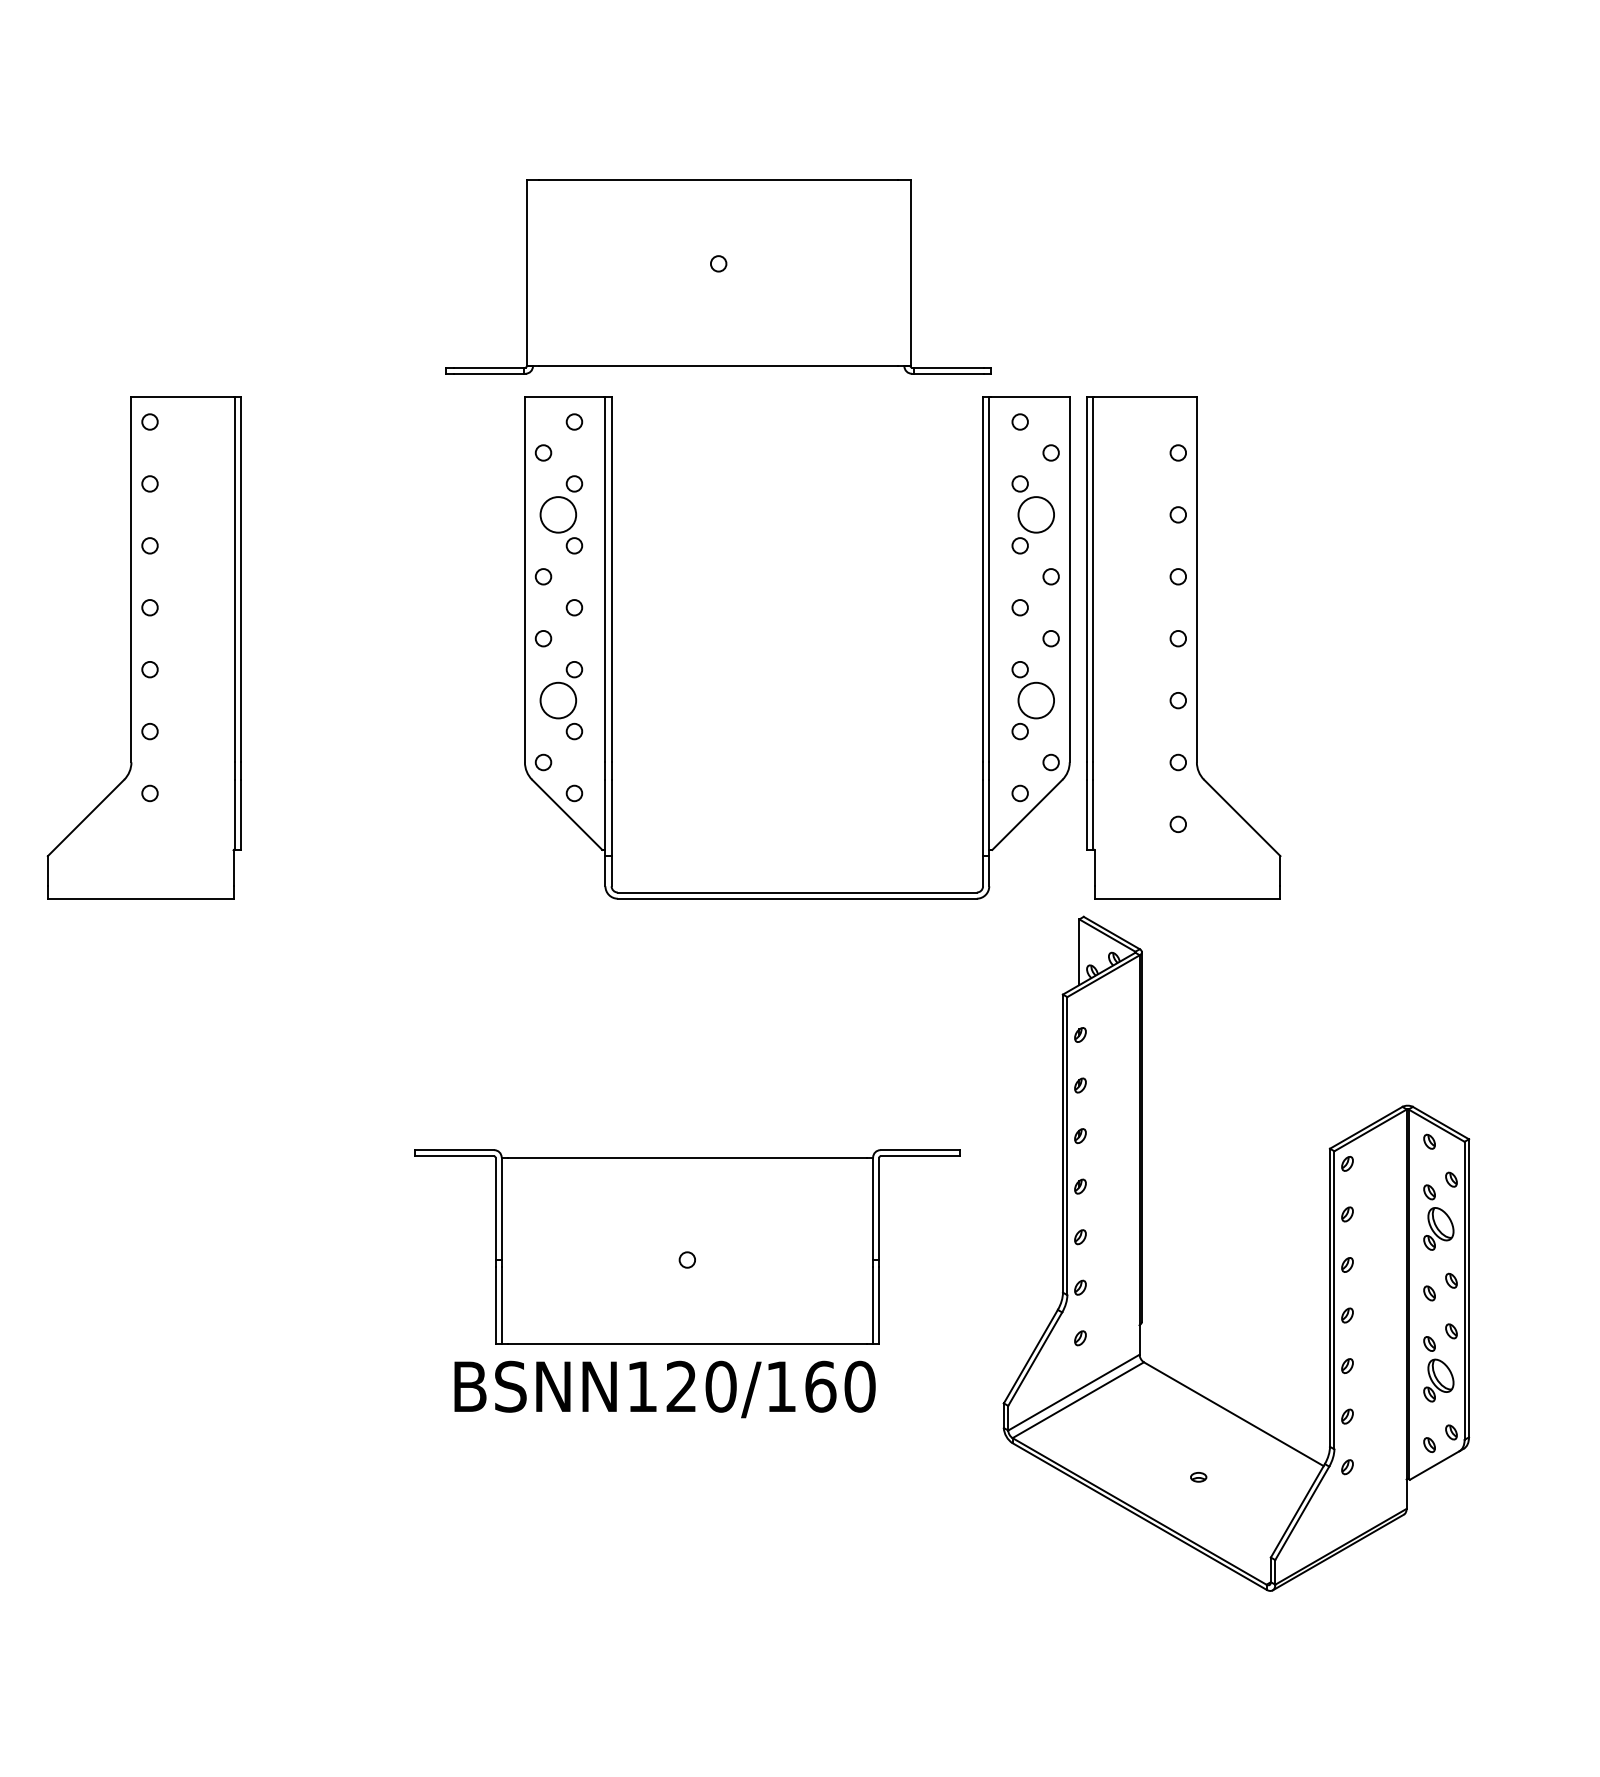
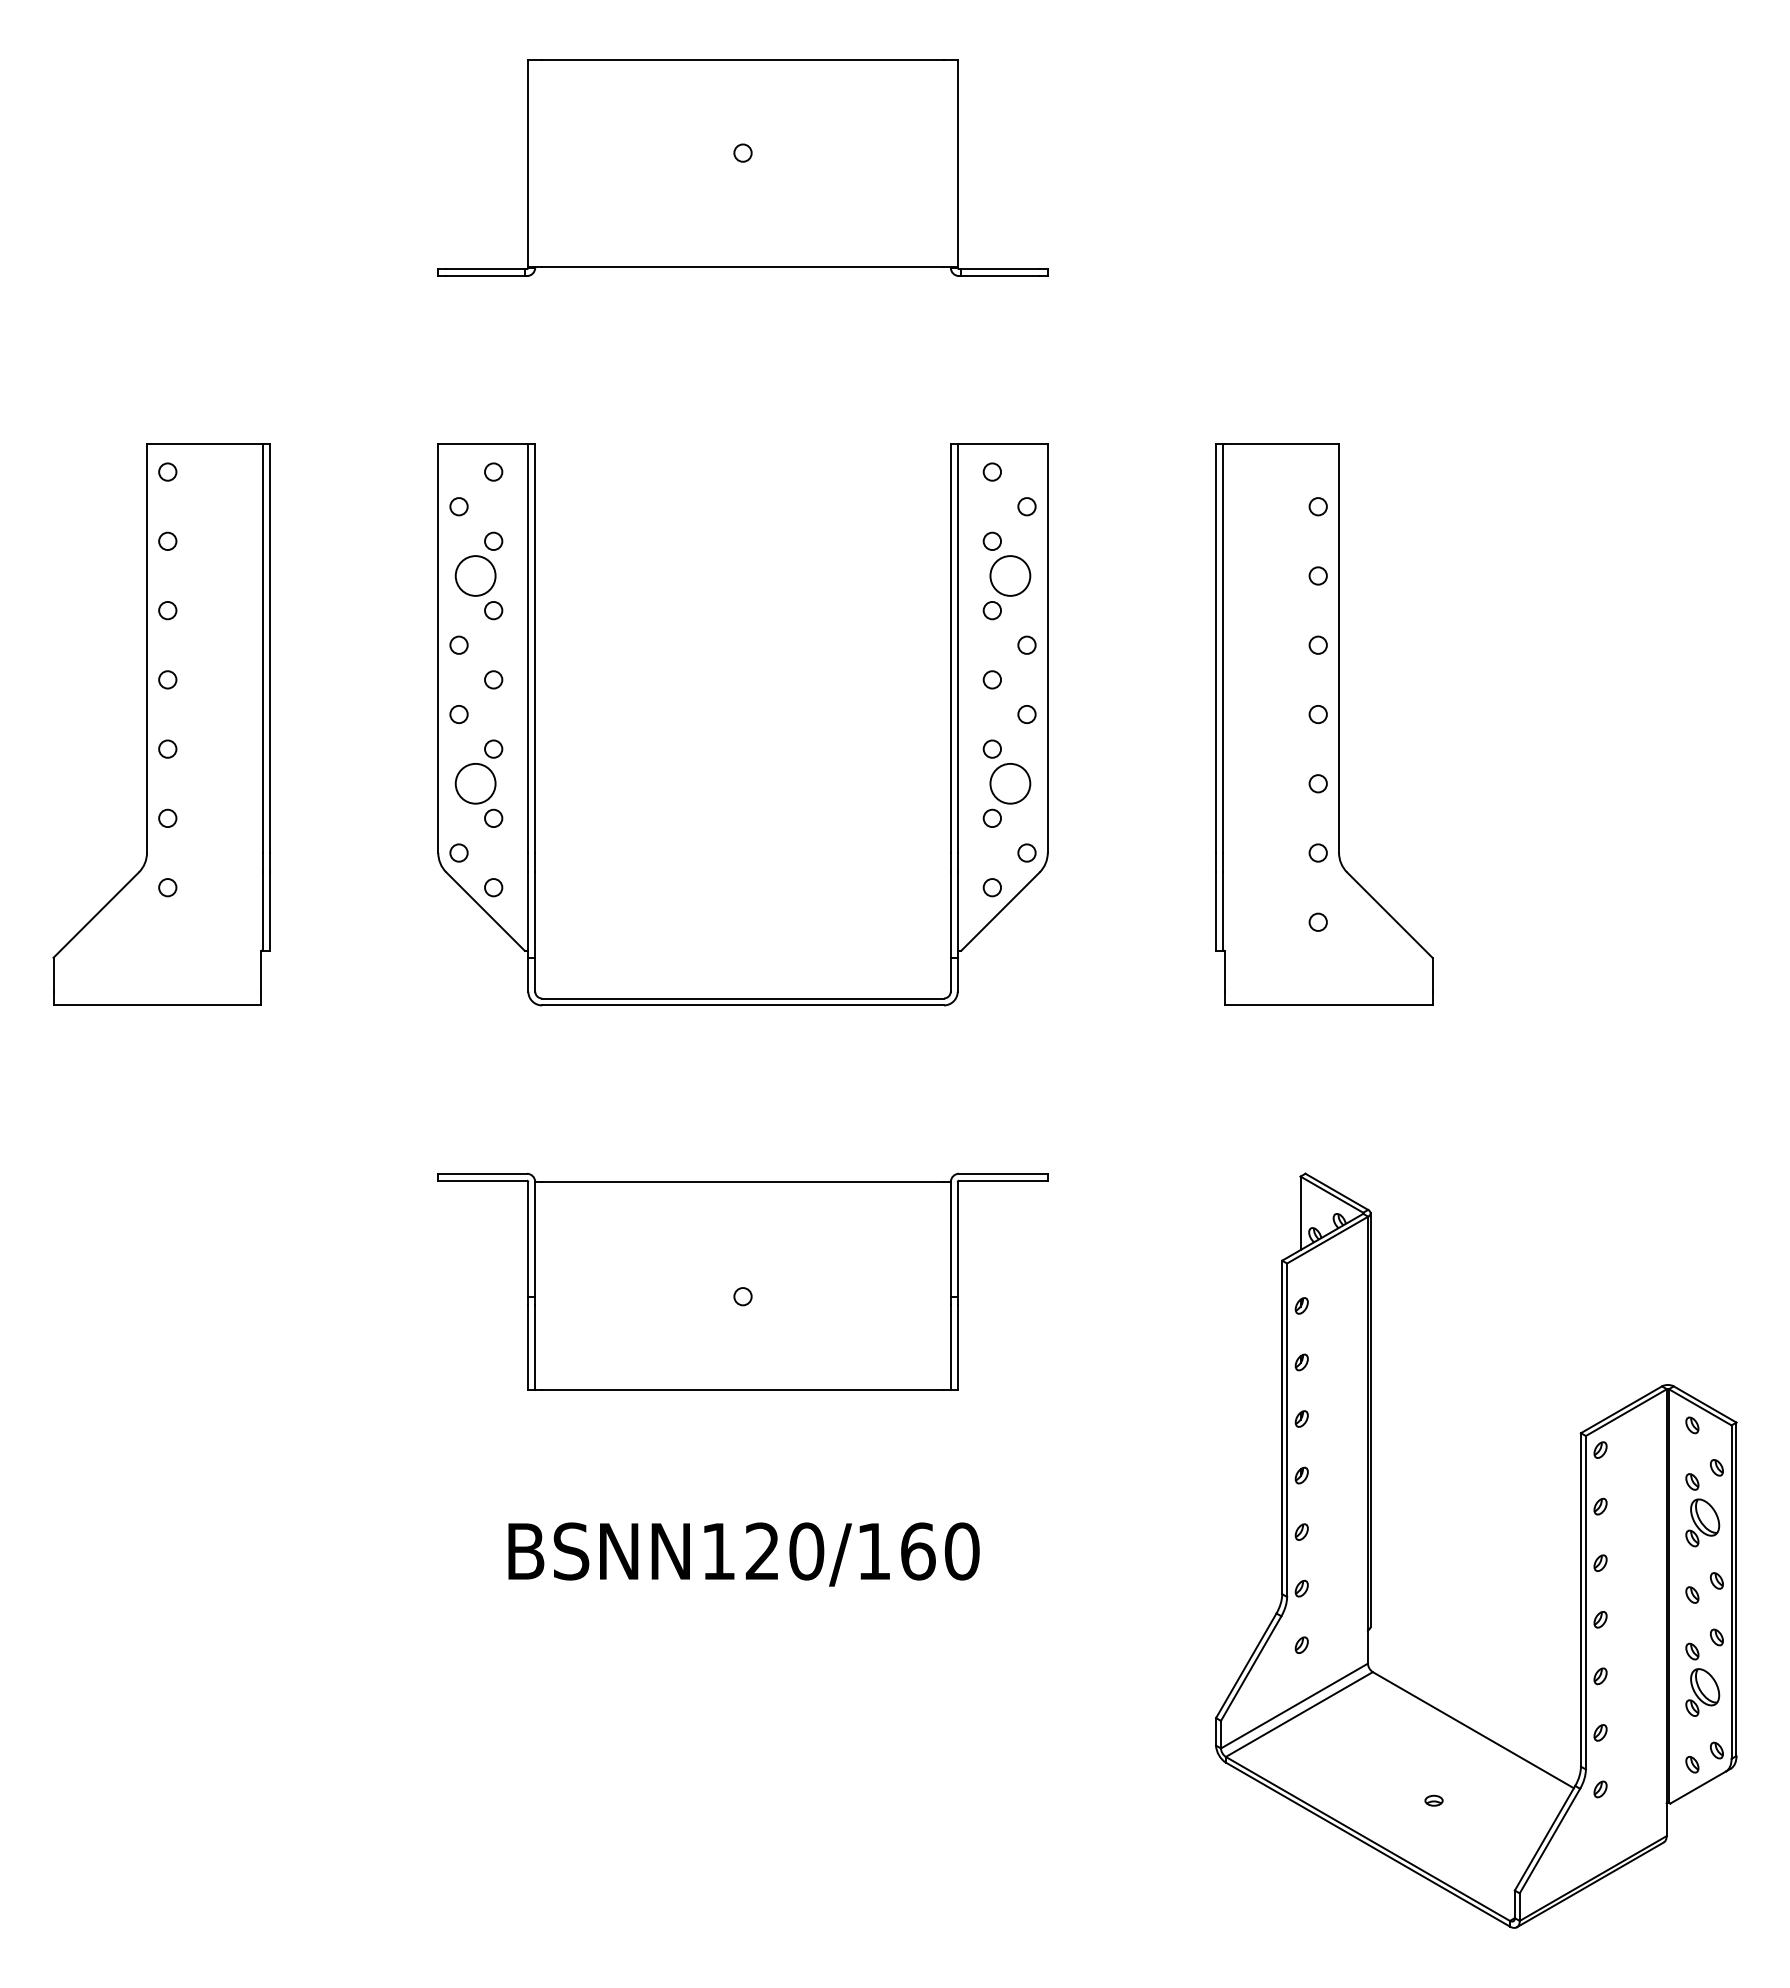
part: (718, 276) -> (742, 167), moved
part: (611, 647) -> (535, 724), moved
part: (686, 1246) -> (742, 1281), moved
part: (1329, 1253) -> (1580, 1550), moved

